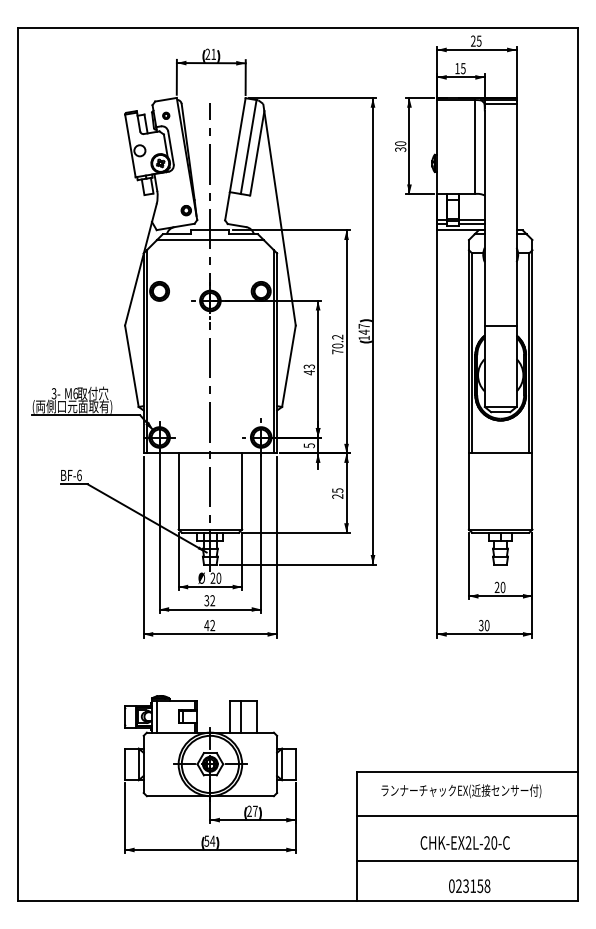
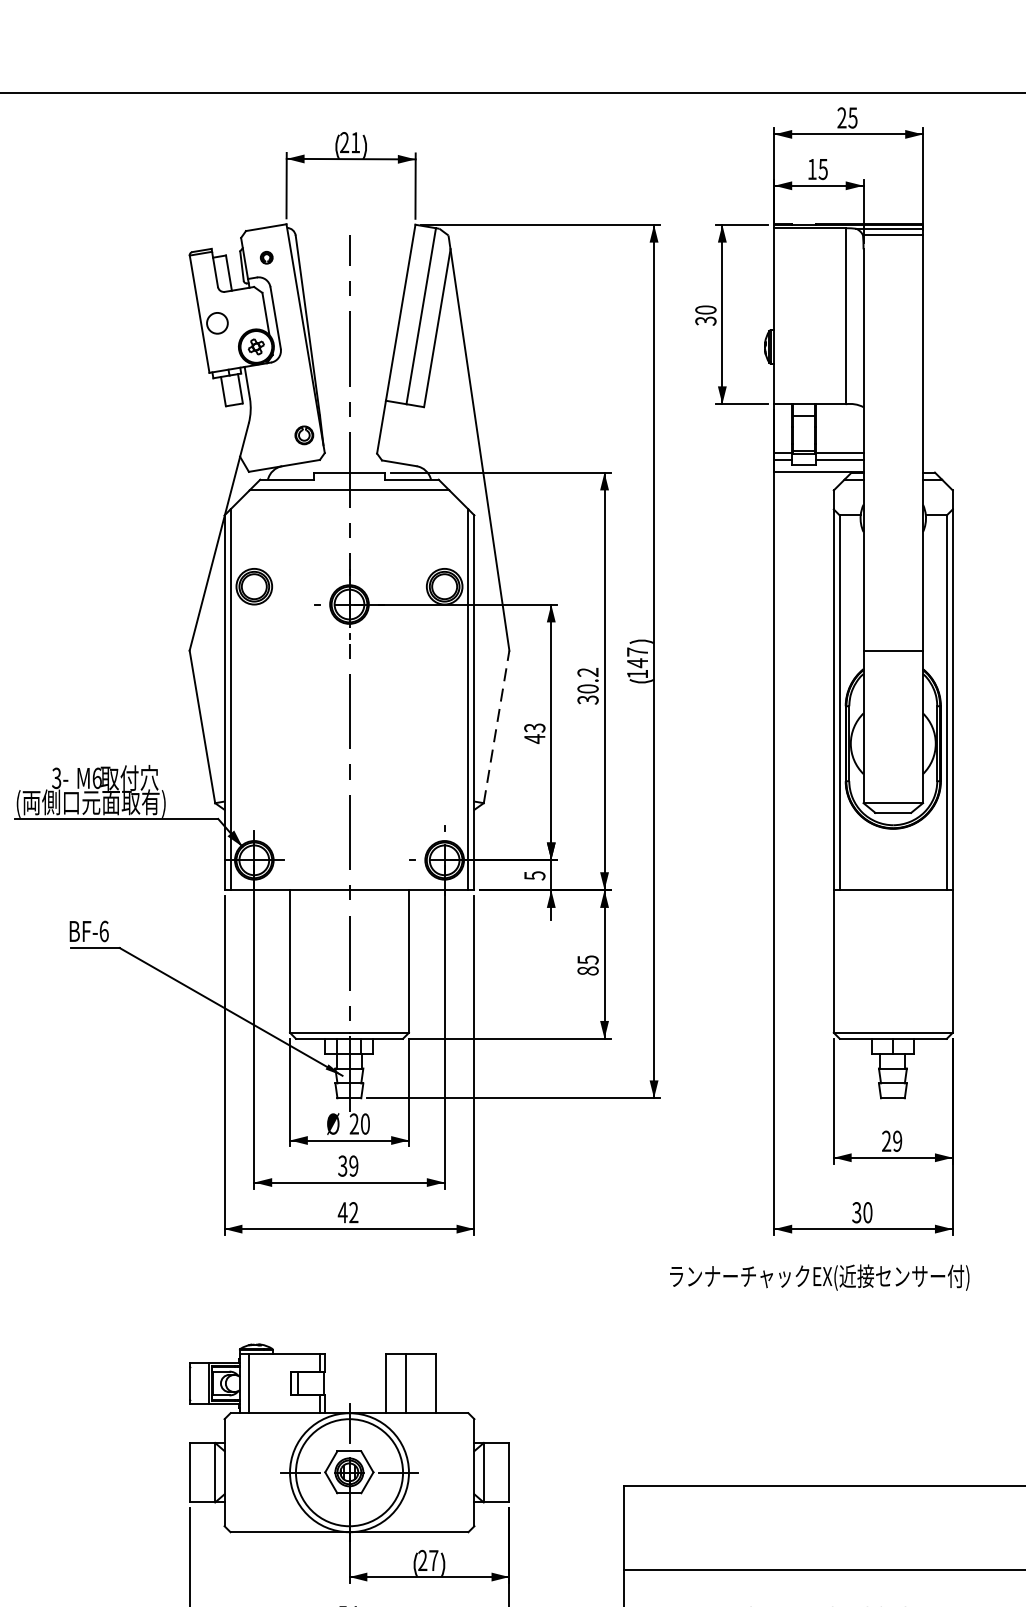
text: (337, 351) -> (587, 699), 70.2 -> 30.2
line: (289, 365) -> (497, 725), solid -> dashed
text: (337, 496) -> (587, 970), 25 -> 85
text: (502, 587) -> (896, 1141), 20 -> 29
text: (212, 600) -> (353, 1165), 32 -> 39
text: (461, 791) -> (819, 1278), moved

